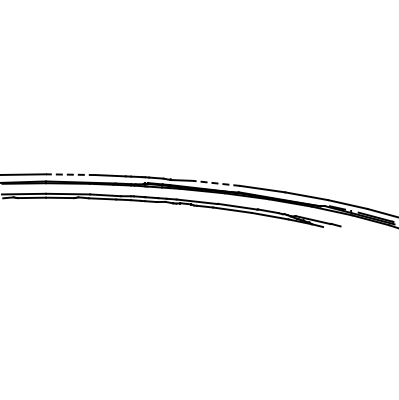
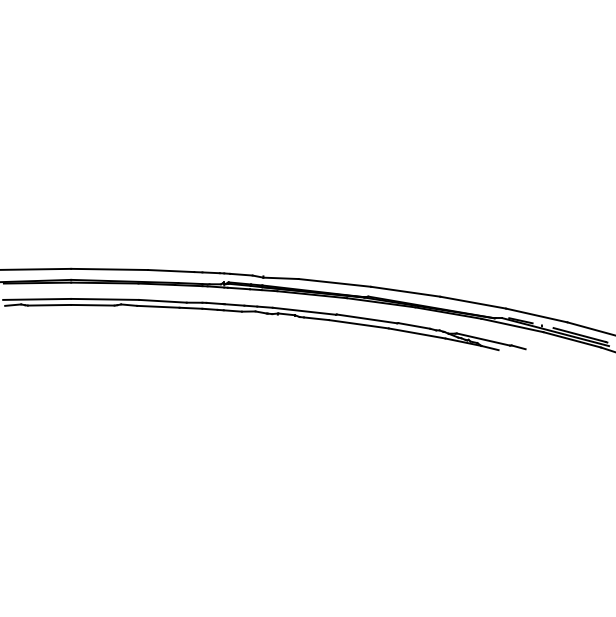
line: (70, 174) -> (108, 269), dashed -> solid
line: (216, 183) -> (334, 283), dashed -> solid

